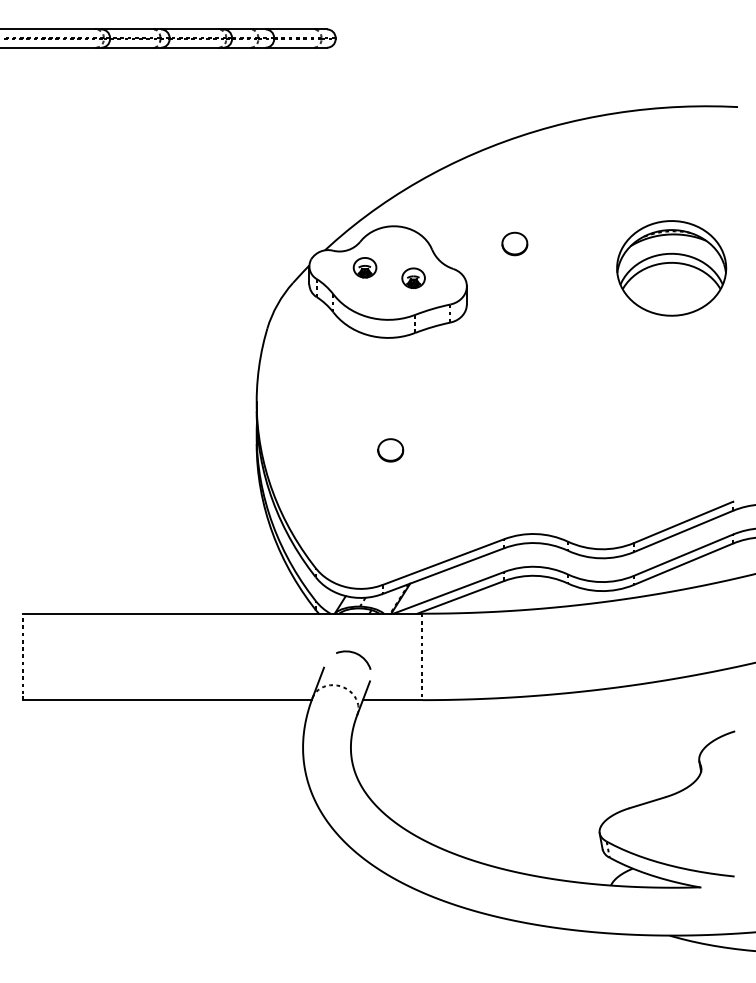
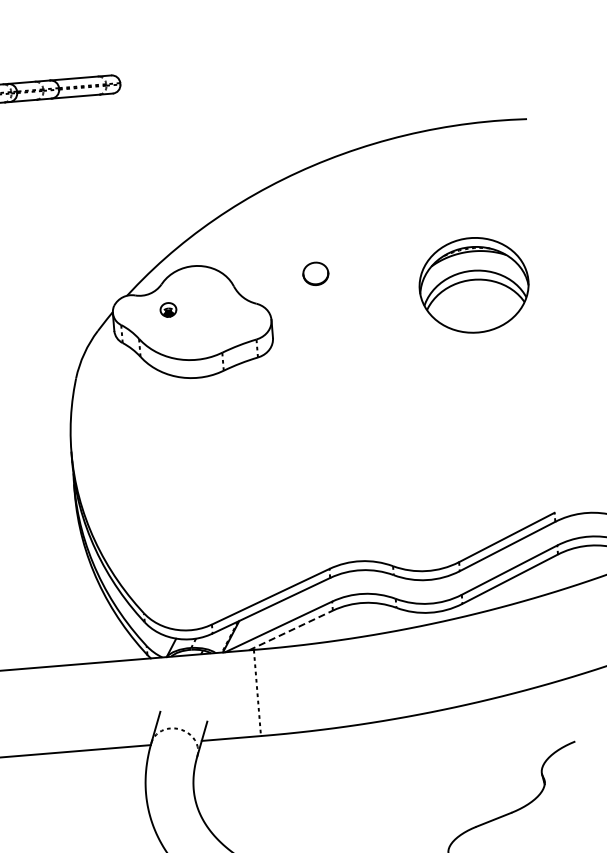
part: (364, 267) -> (167, 309), size x0.7
part: (413, 277) -> (217, 315), removed
part: (390, 450) -> (208, 489), removed
line: (461, 597) -> (291, 630), solid -> dashed
arc: (355, 654) -> (190, 696), removed

